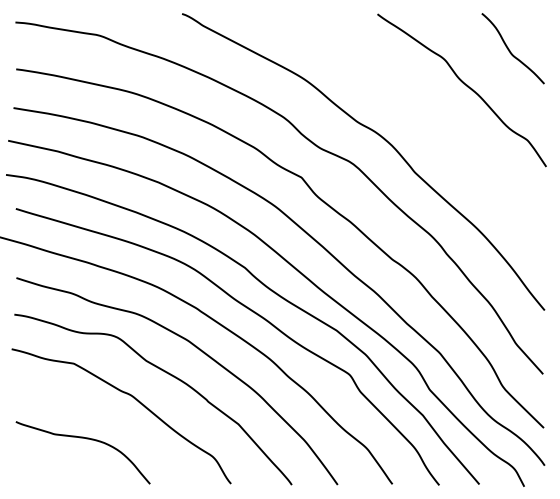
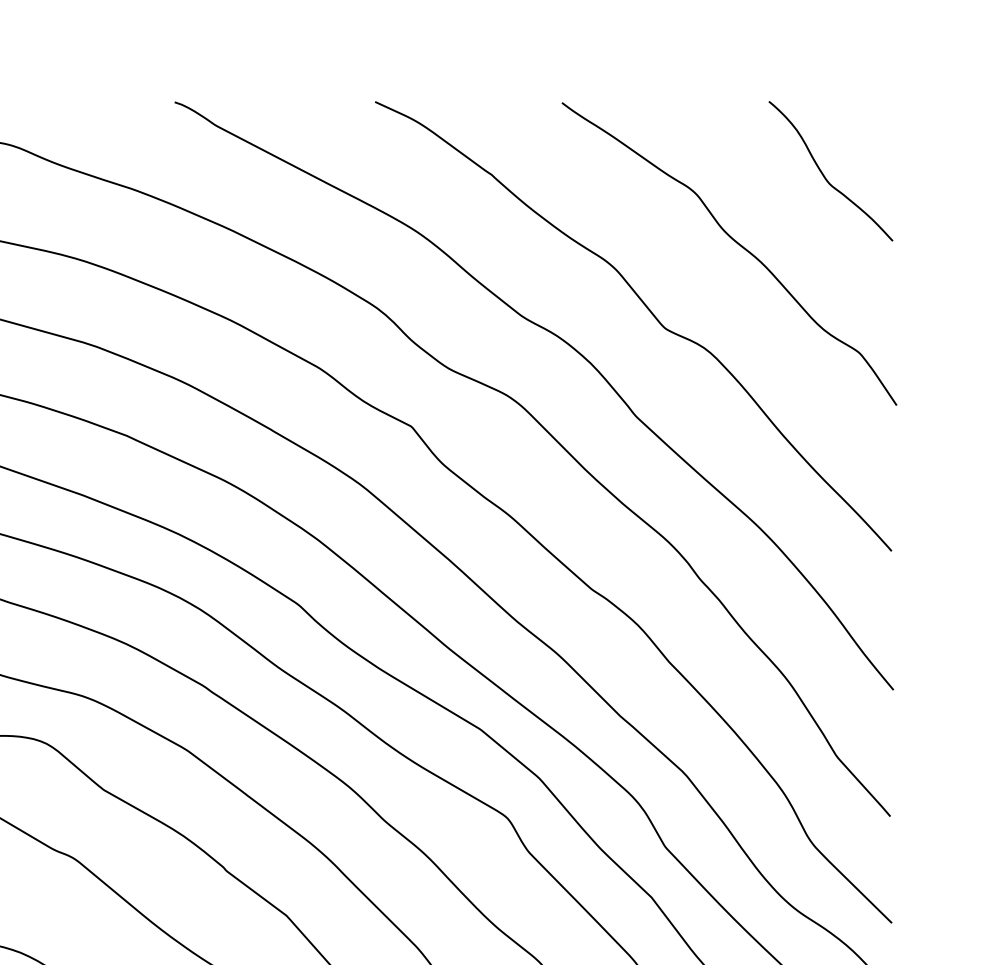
curve: (421, 120) -> (649, 313), added

